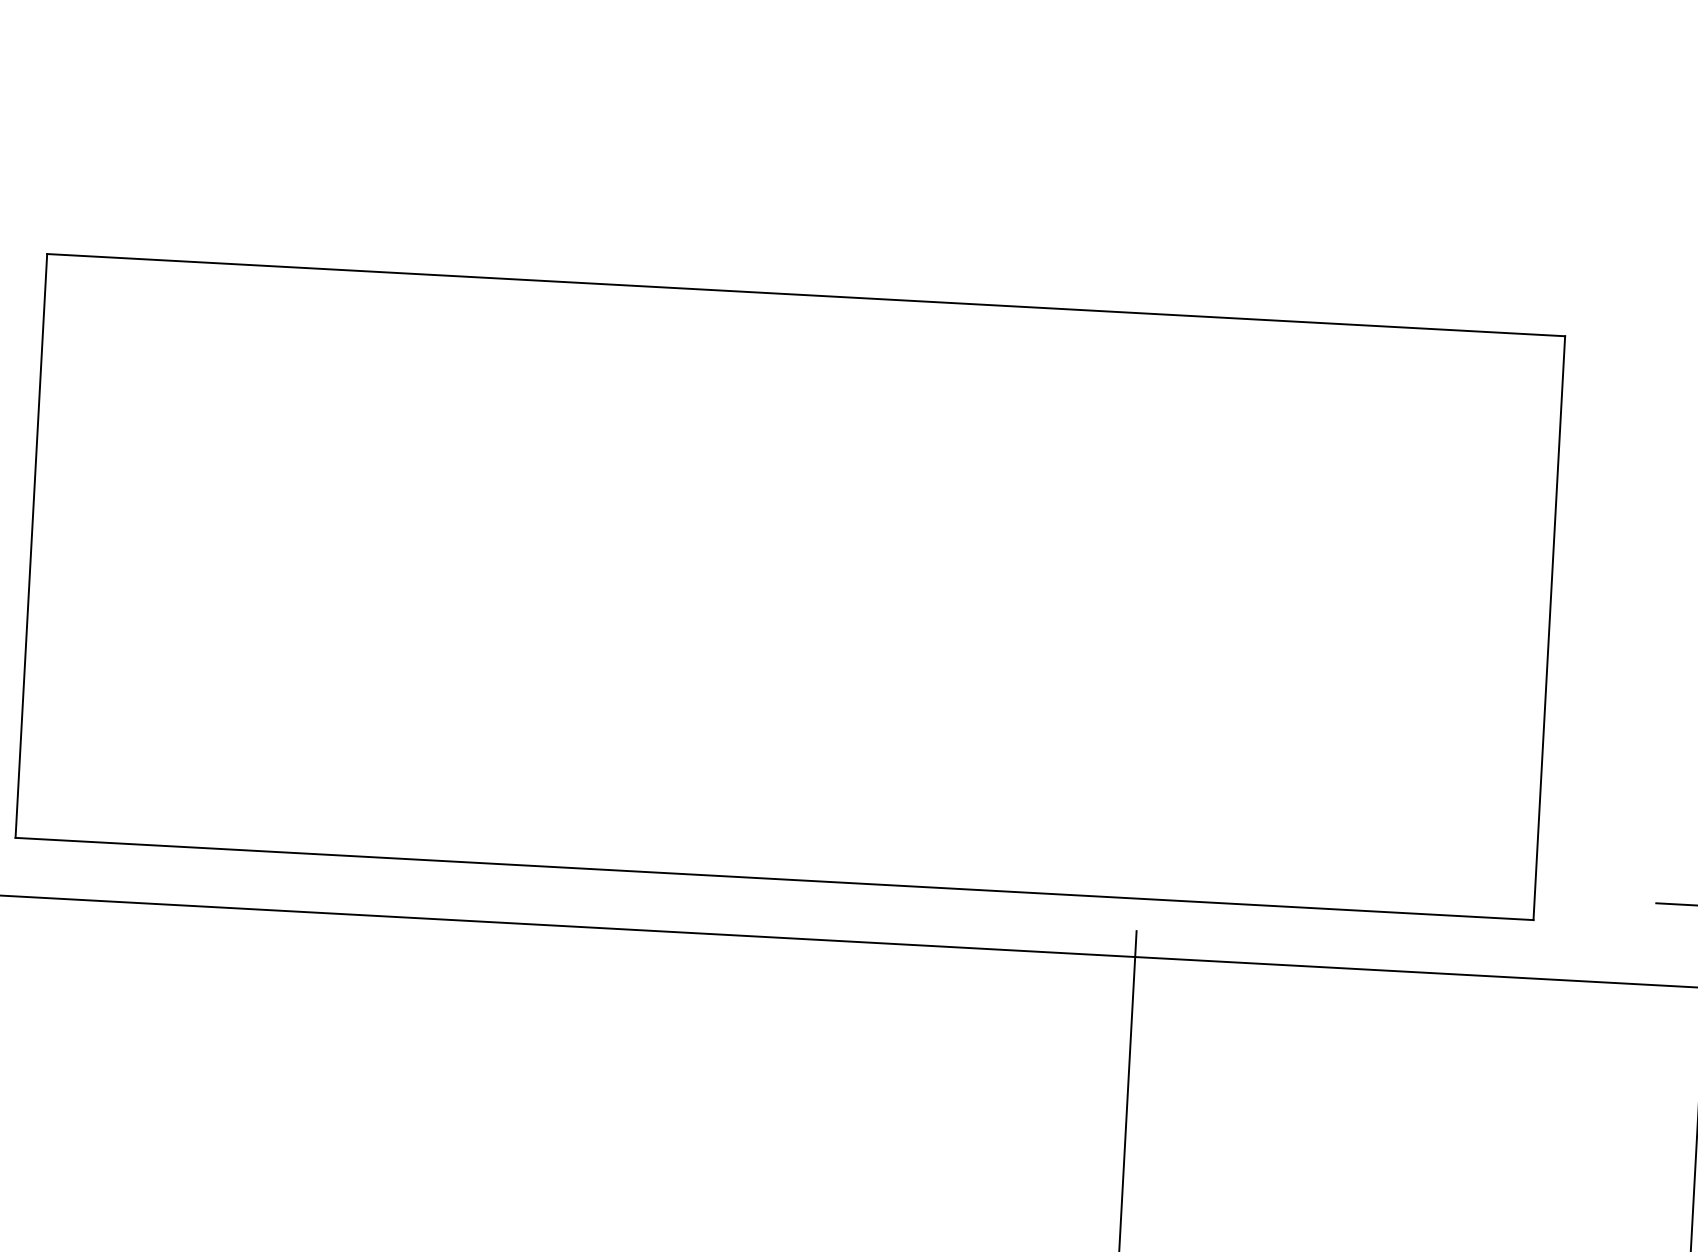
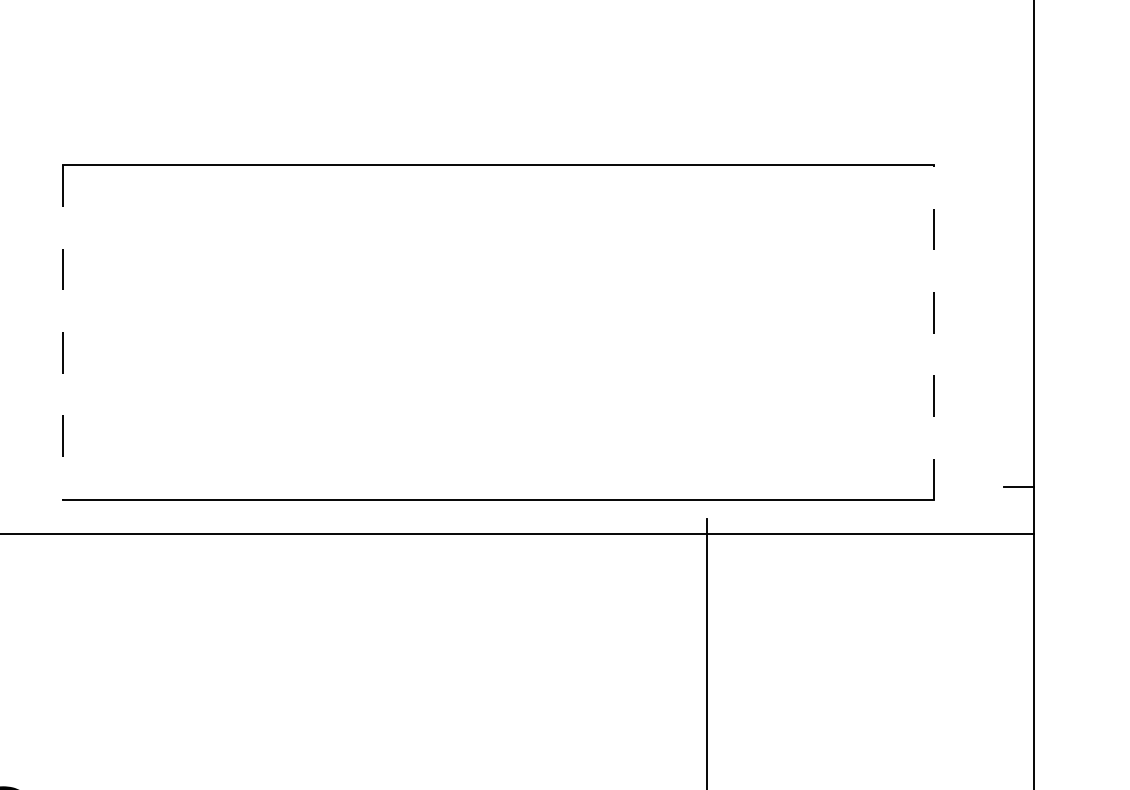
line: (31, 547) -> (63, 333), solid -> dashed
line: (1548, 627) -> (933, 332), solid -> dashed

